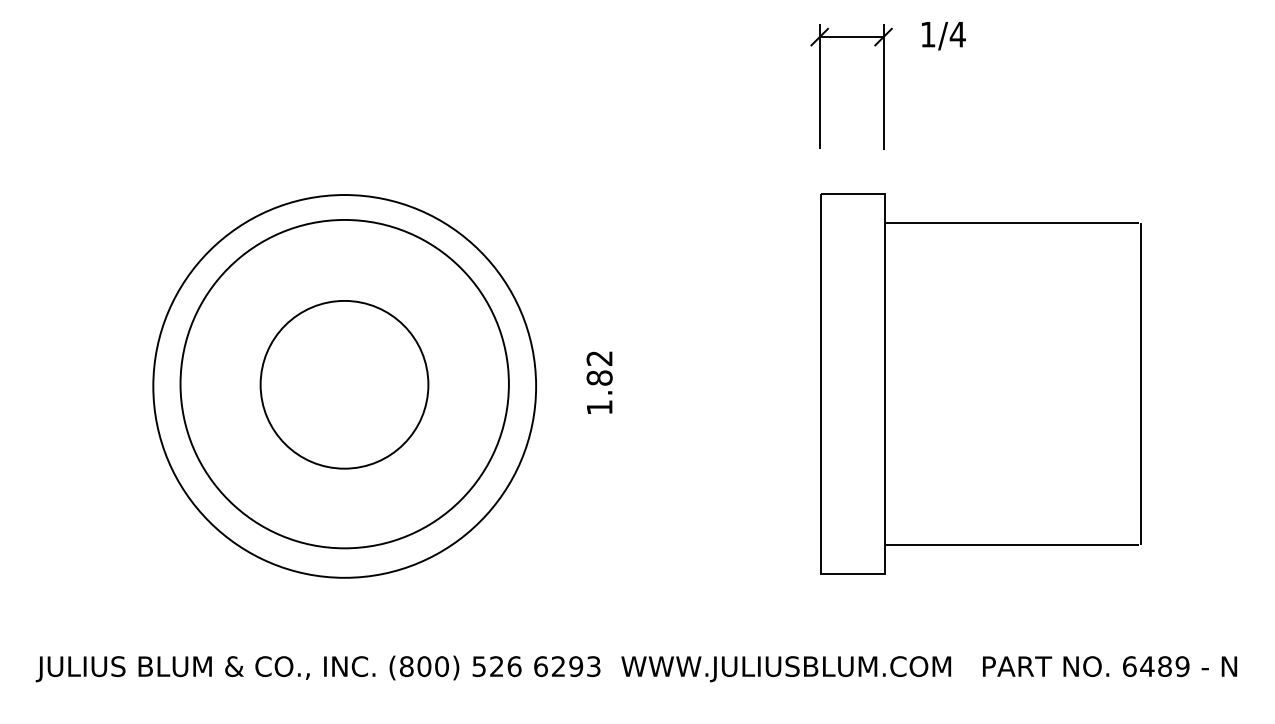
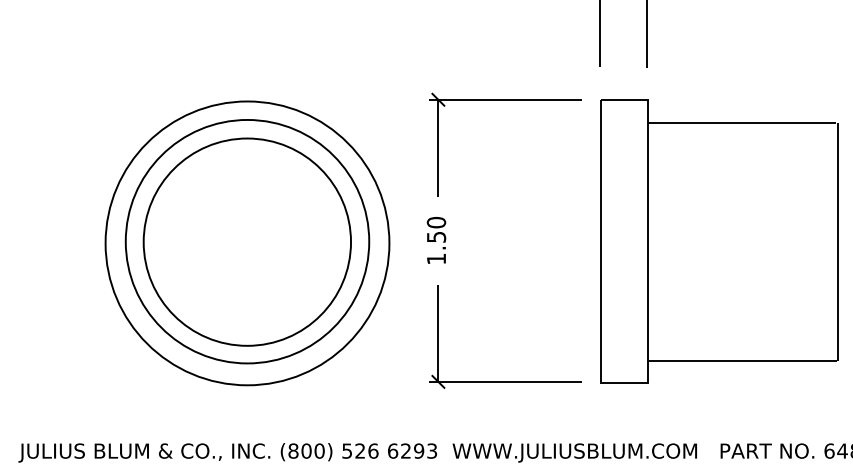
part: (692, 193) -> (505, 100), added
text: (599, 367) -> (436, 229), 1.82 -> 1.50
circle: (344, 384) -> (247, 241), size x1.67
part: (692, 572) -> (505, 381), added

